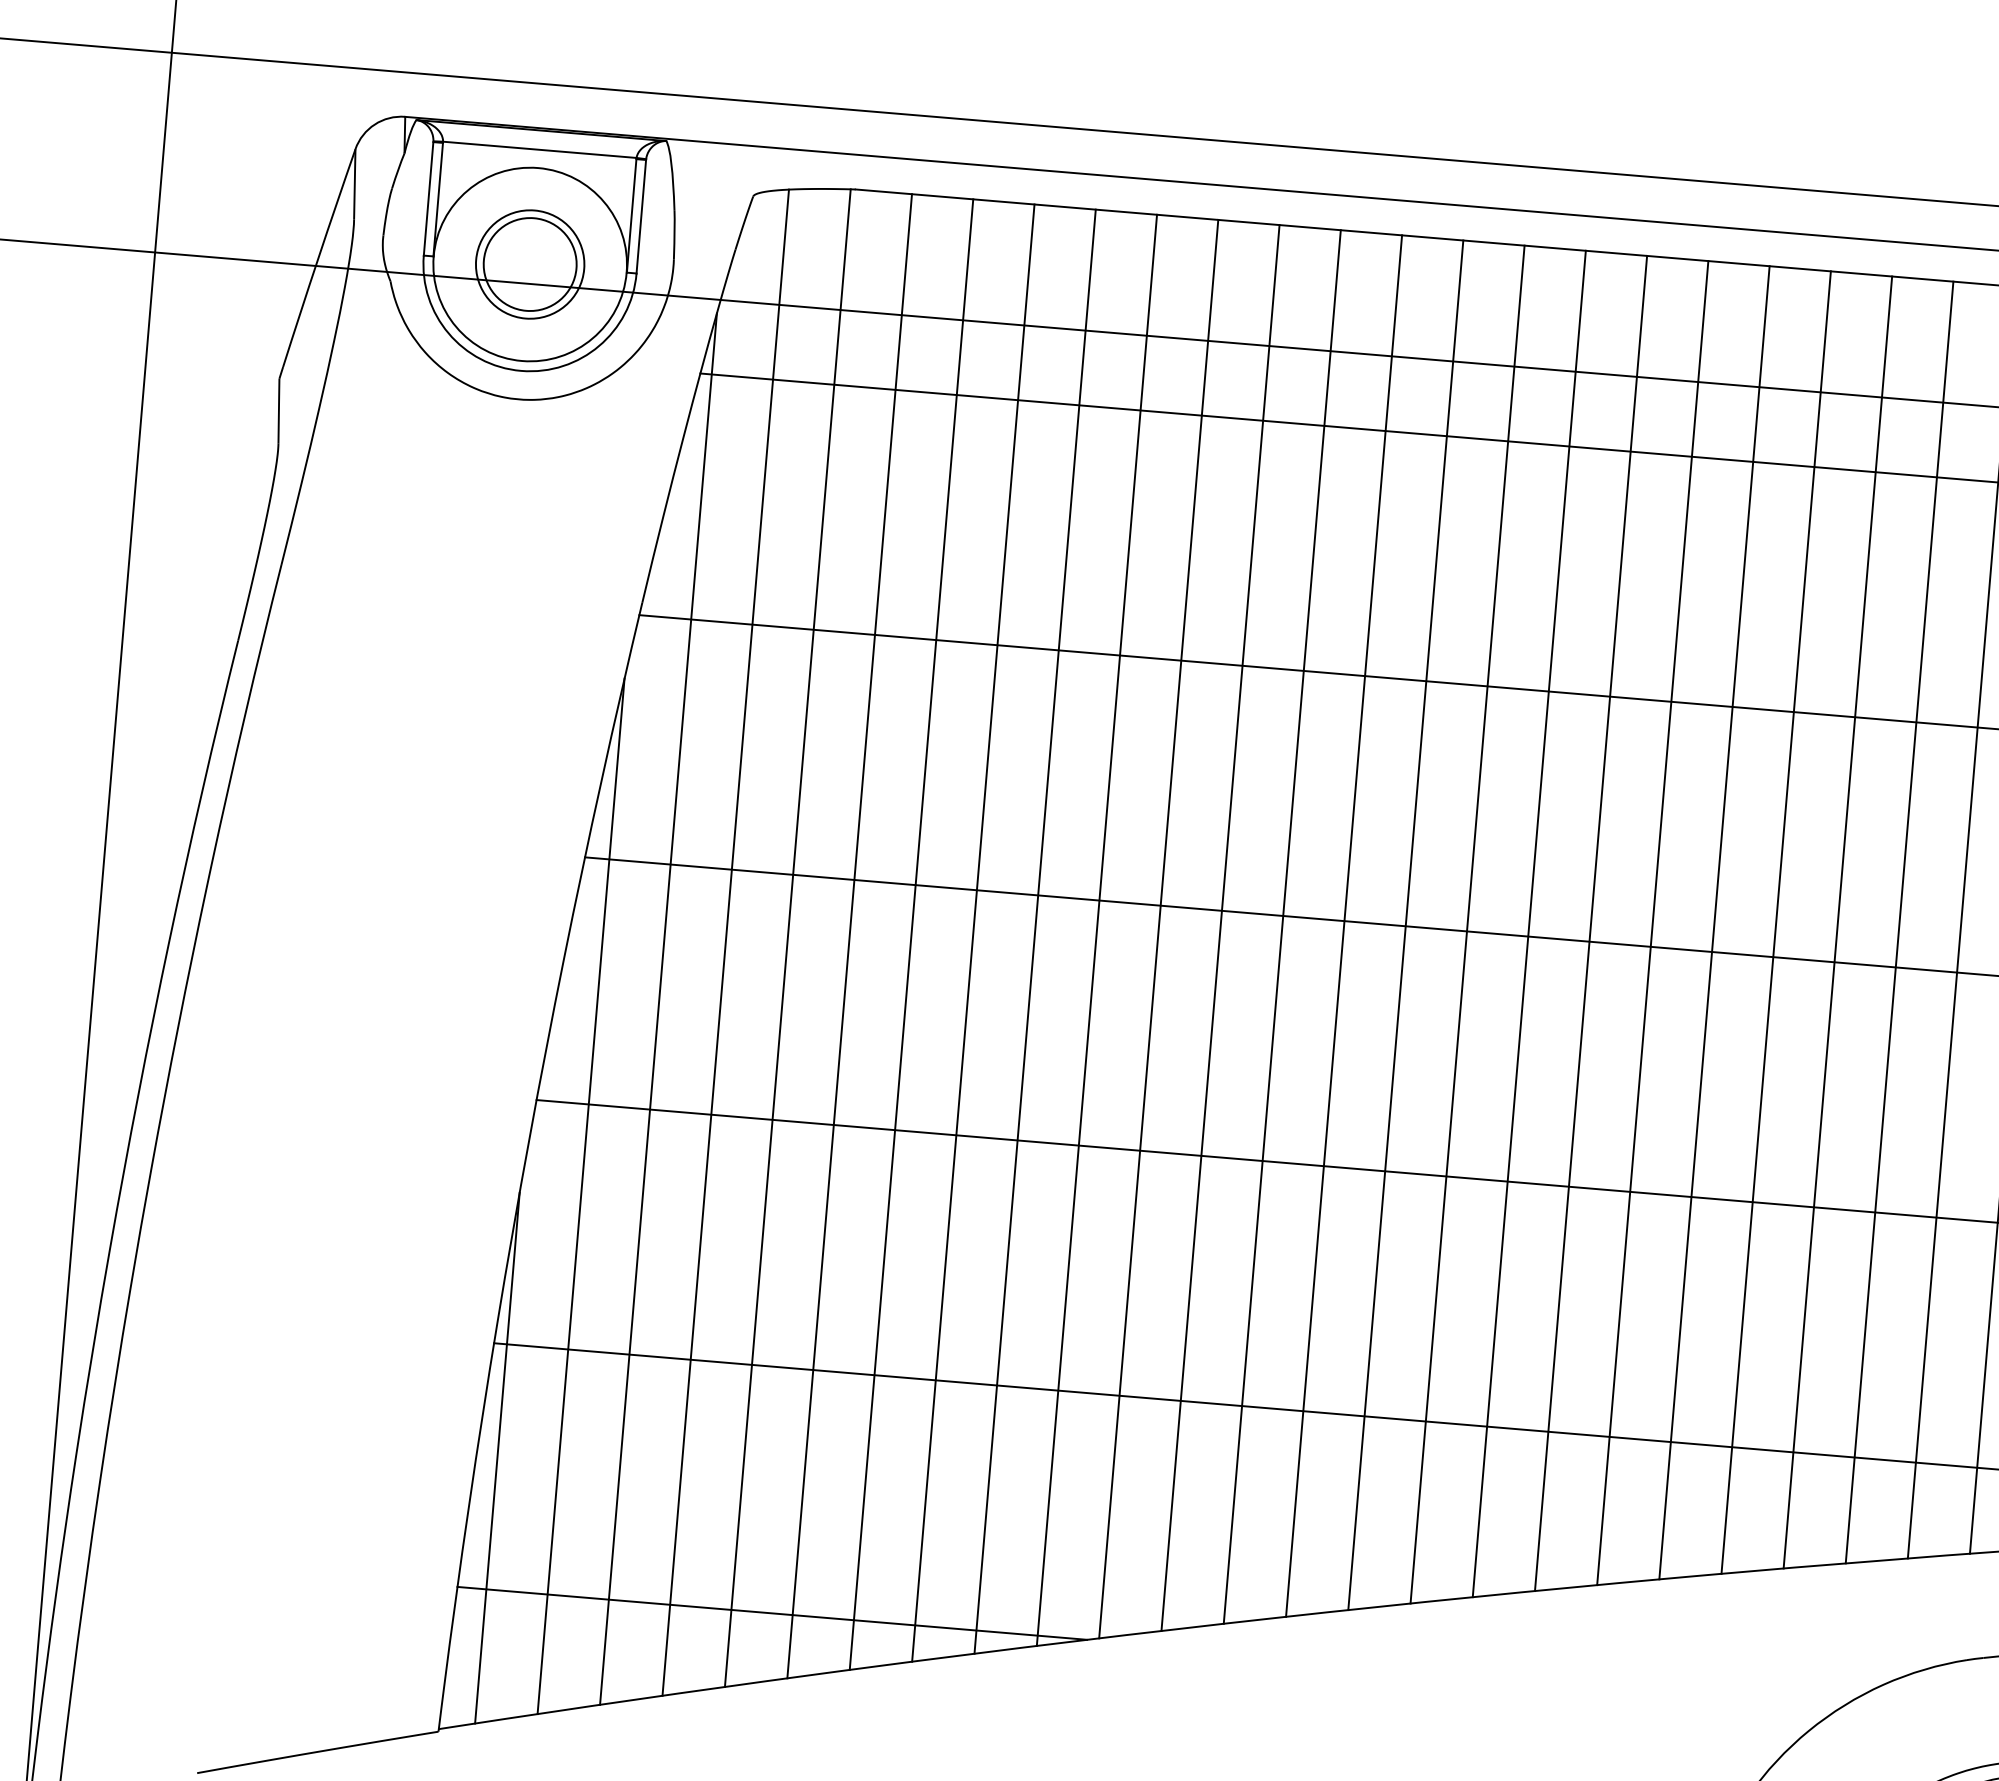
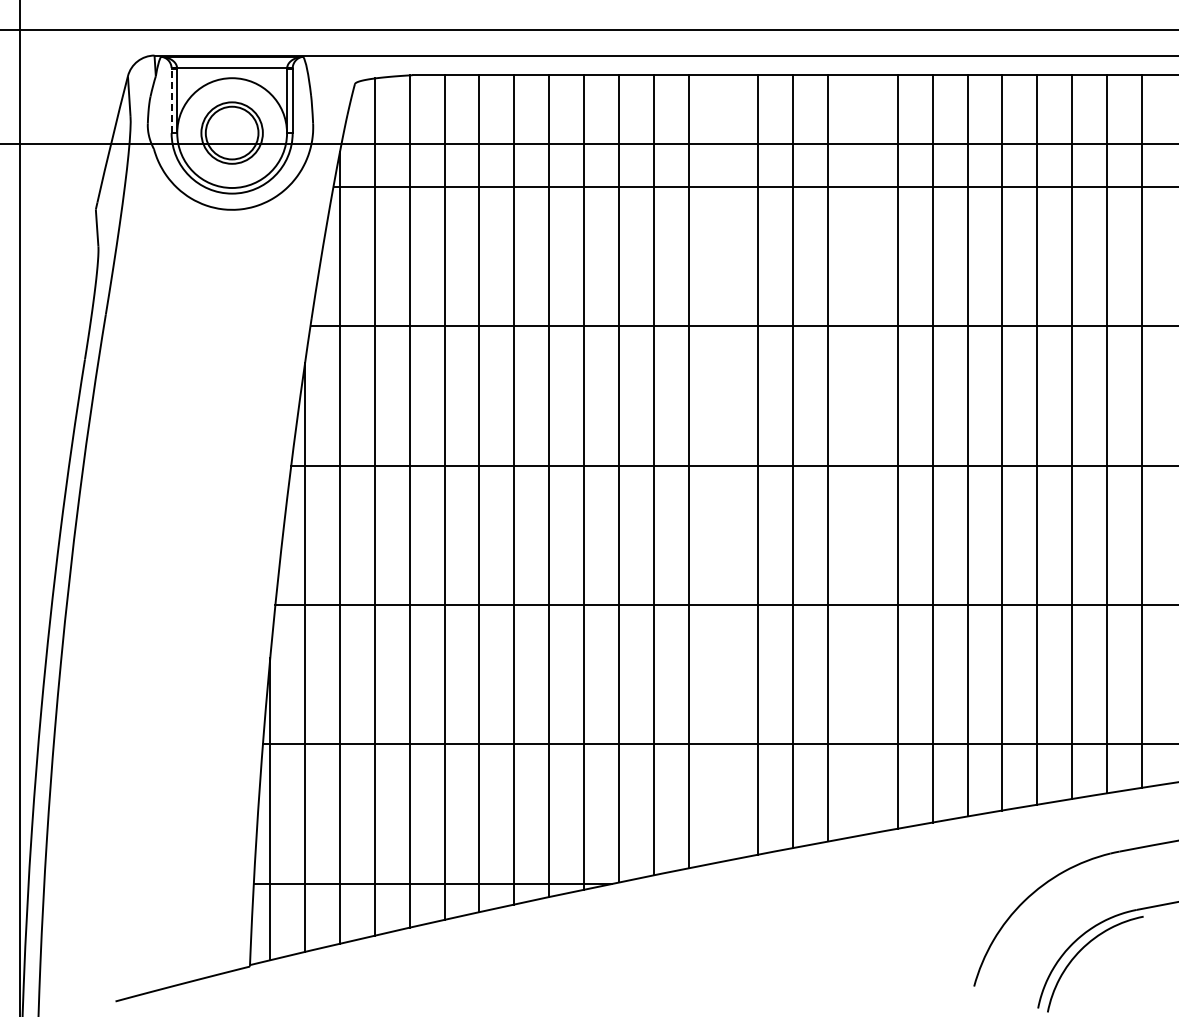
line: (428, 198) -> (171, 100), solid -> dashed
line: (1590, 924) -> (862, 455), removed
line: (1344, 926) -> (723, 468), removed

